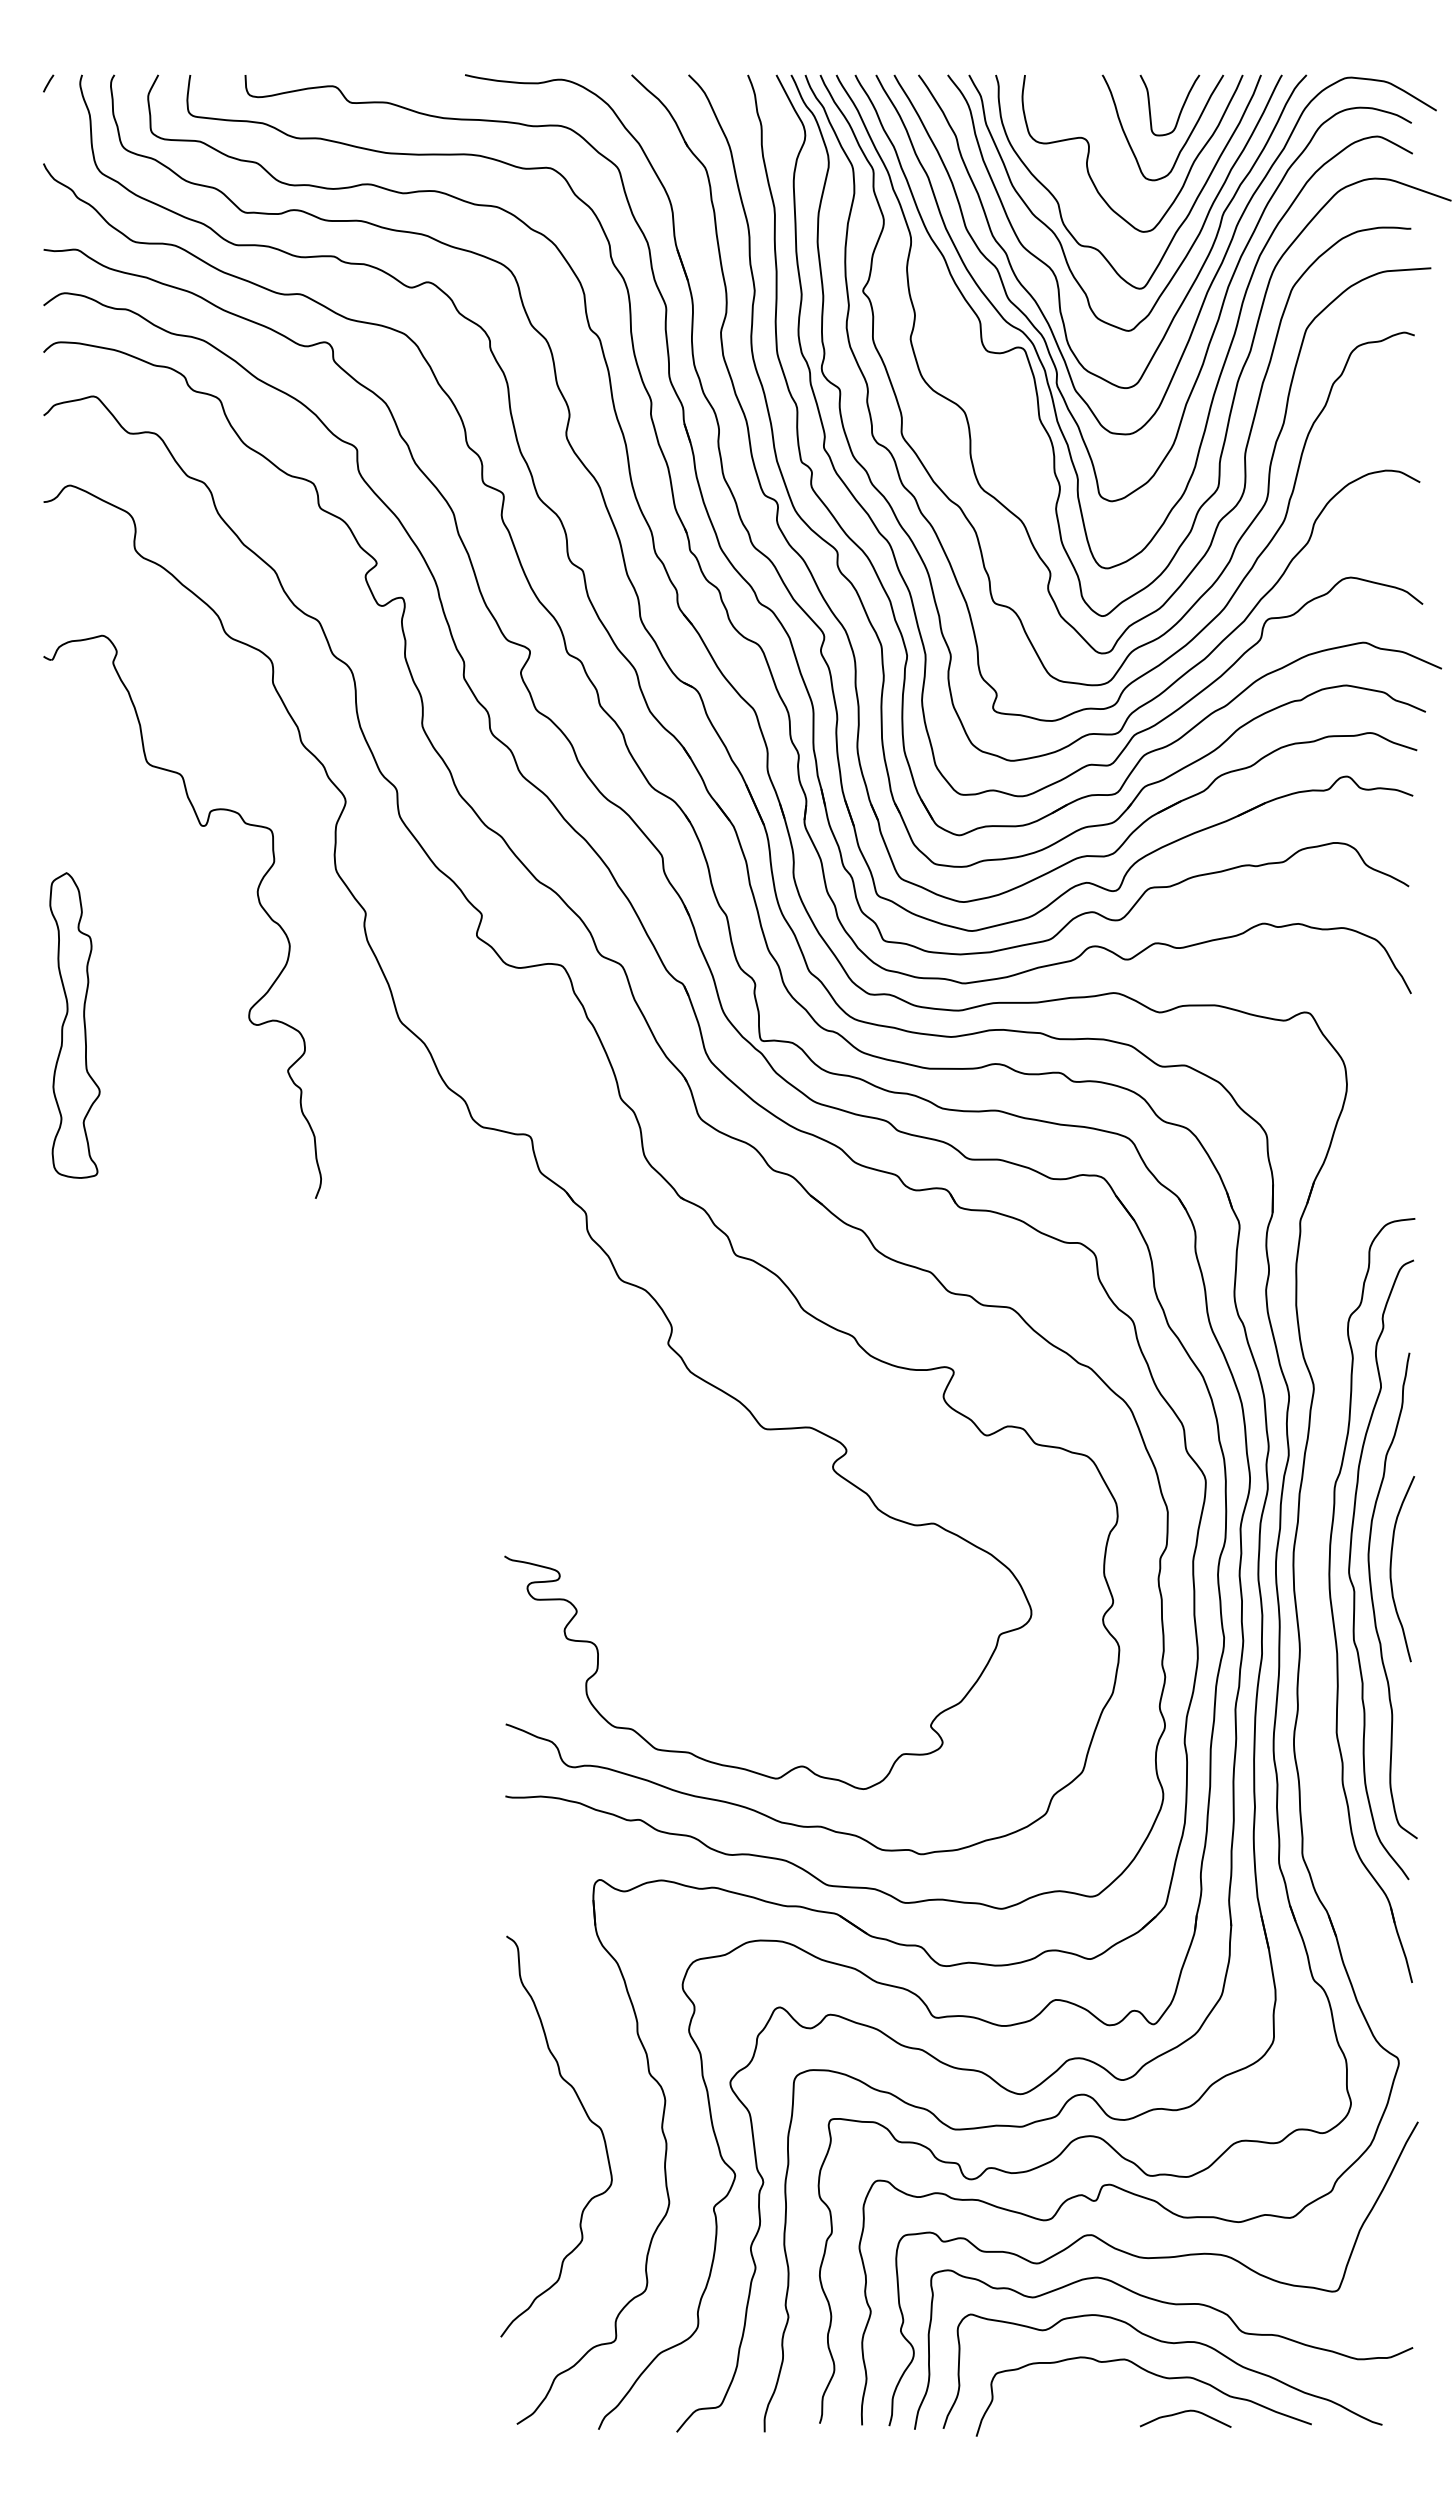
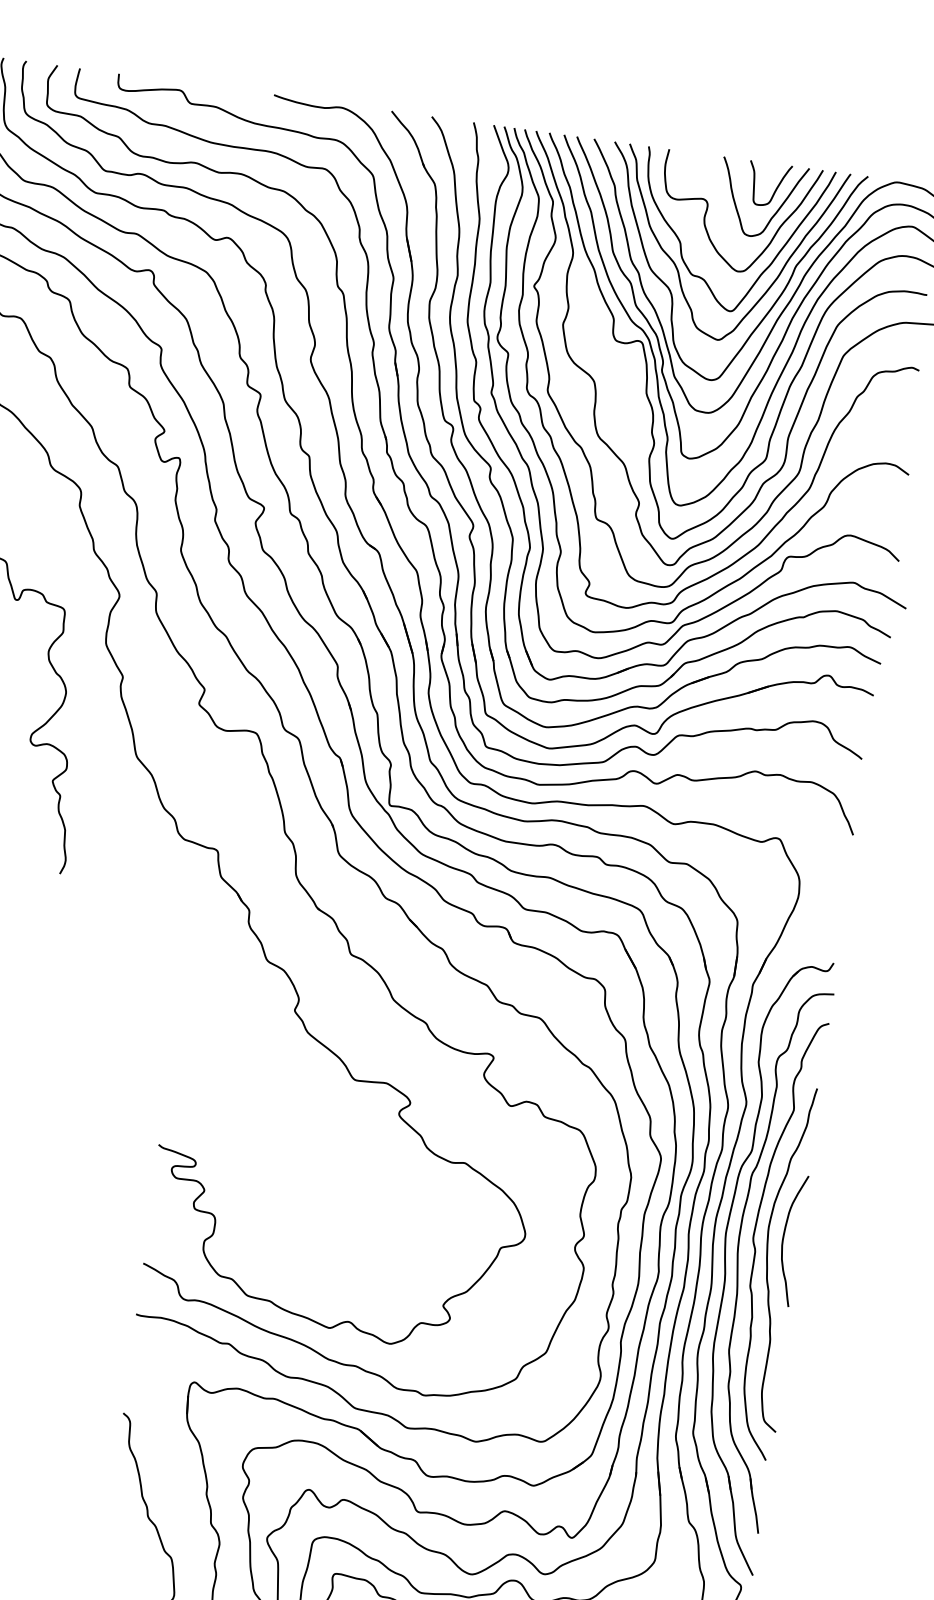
part: (1316, 1617) -> (726, 1266), added

